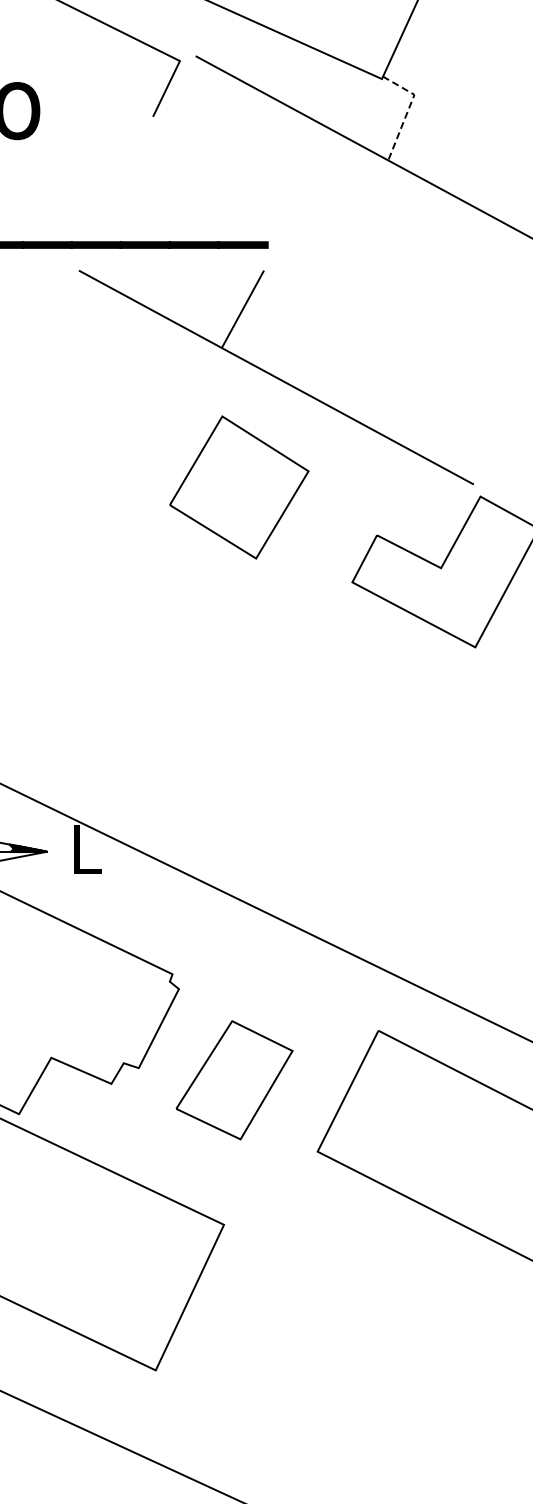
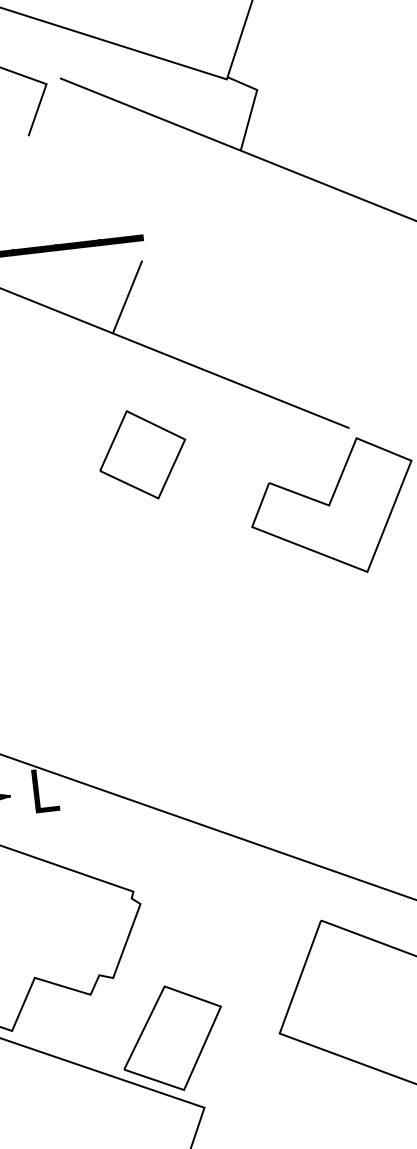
line: (408, 110) -> (253, 104), dashed -> solid
part: (239, 487) -> (142, 454), size x0.71
part: (234, 1080) -> (172, 1038), moved

